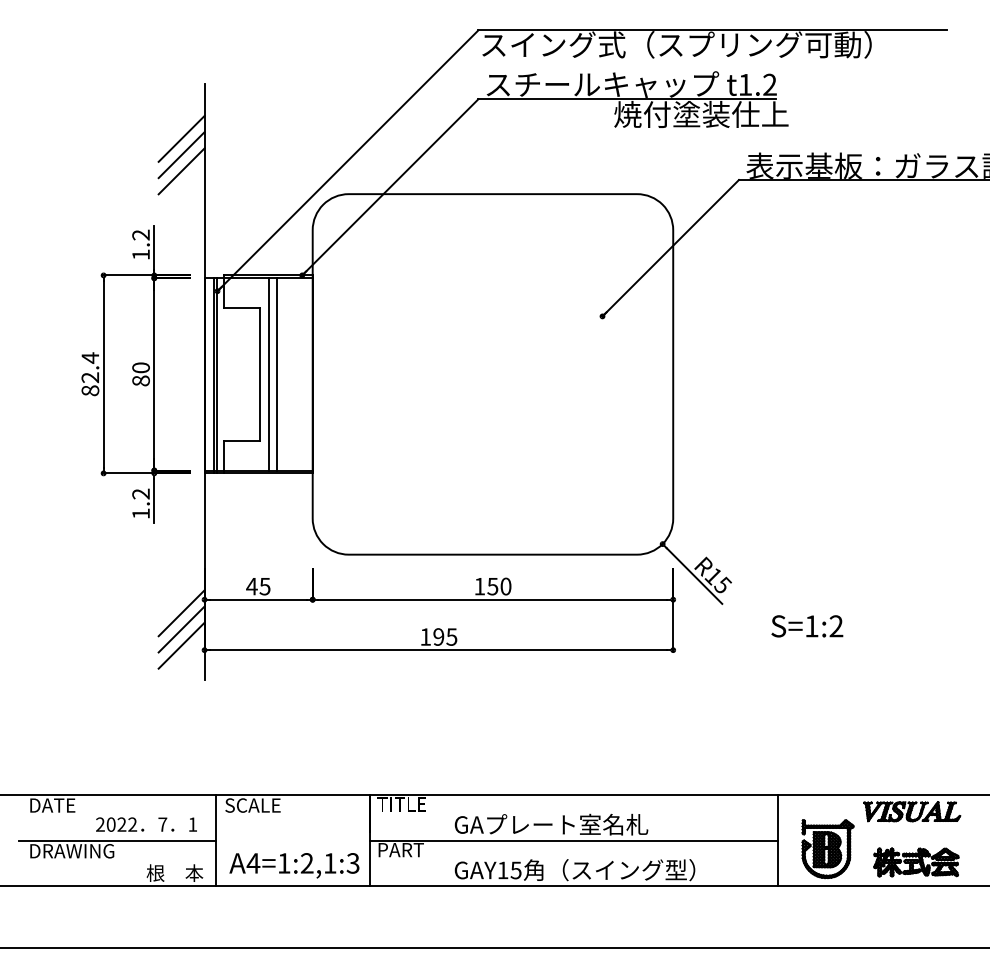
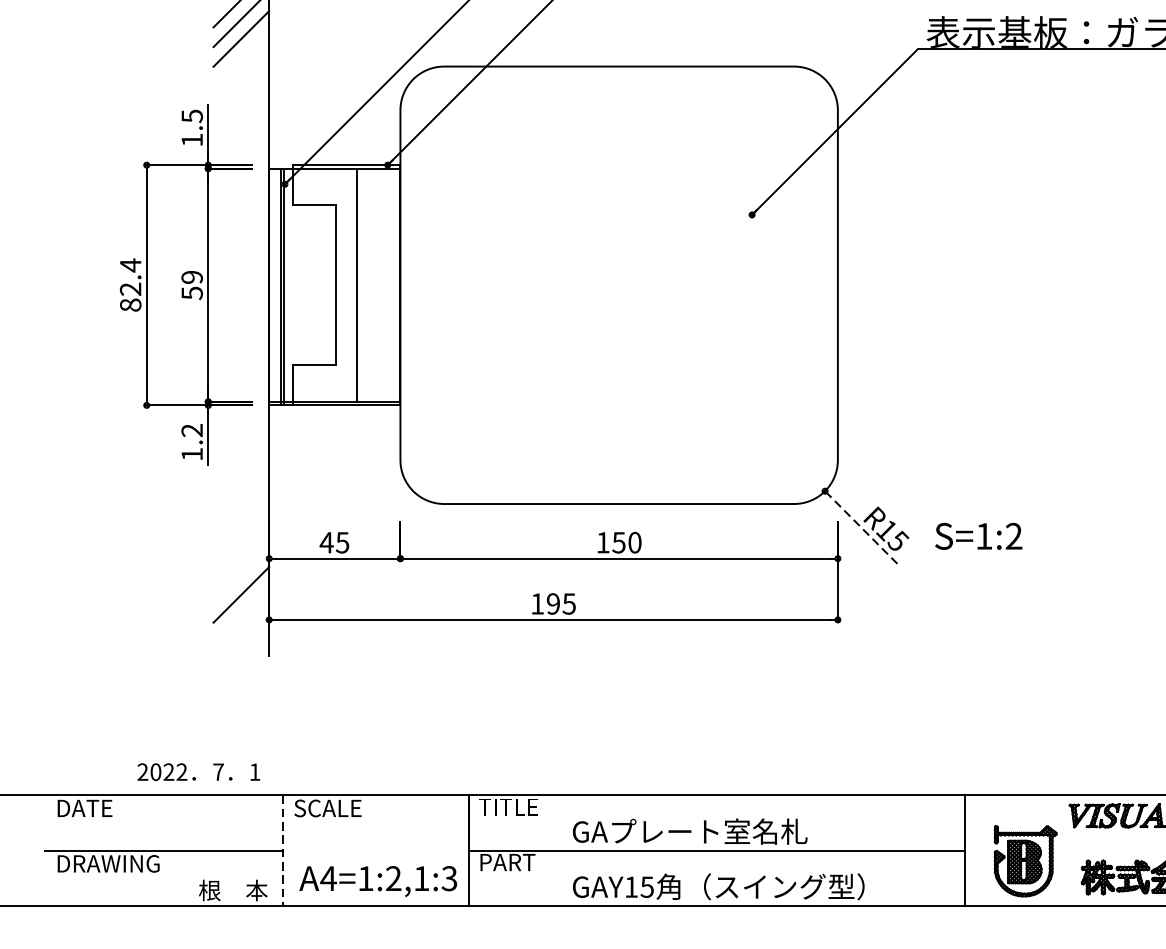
text: (140, 234) -> (191, 115), 1.2 -> 1.5
text: (140, 374) -> (191, 285), 80 -> 59
line: (269, 374) -> (348, 285), removed
line: (694, 575) -> (863, 529), solid -> dashed
line: (181, 613) -> (241, 575), removed
text: (807, 626) -> (978, 536), moved
line: (181, 645) -> (241, 614), removed
text: (146, 824) -> (198, 771), moved
line: (215, 840) -> (282, 850), solid -> dashed

